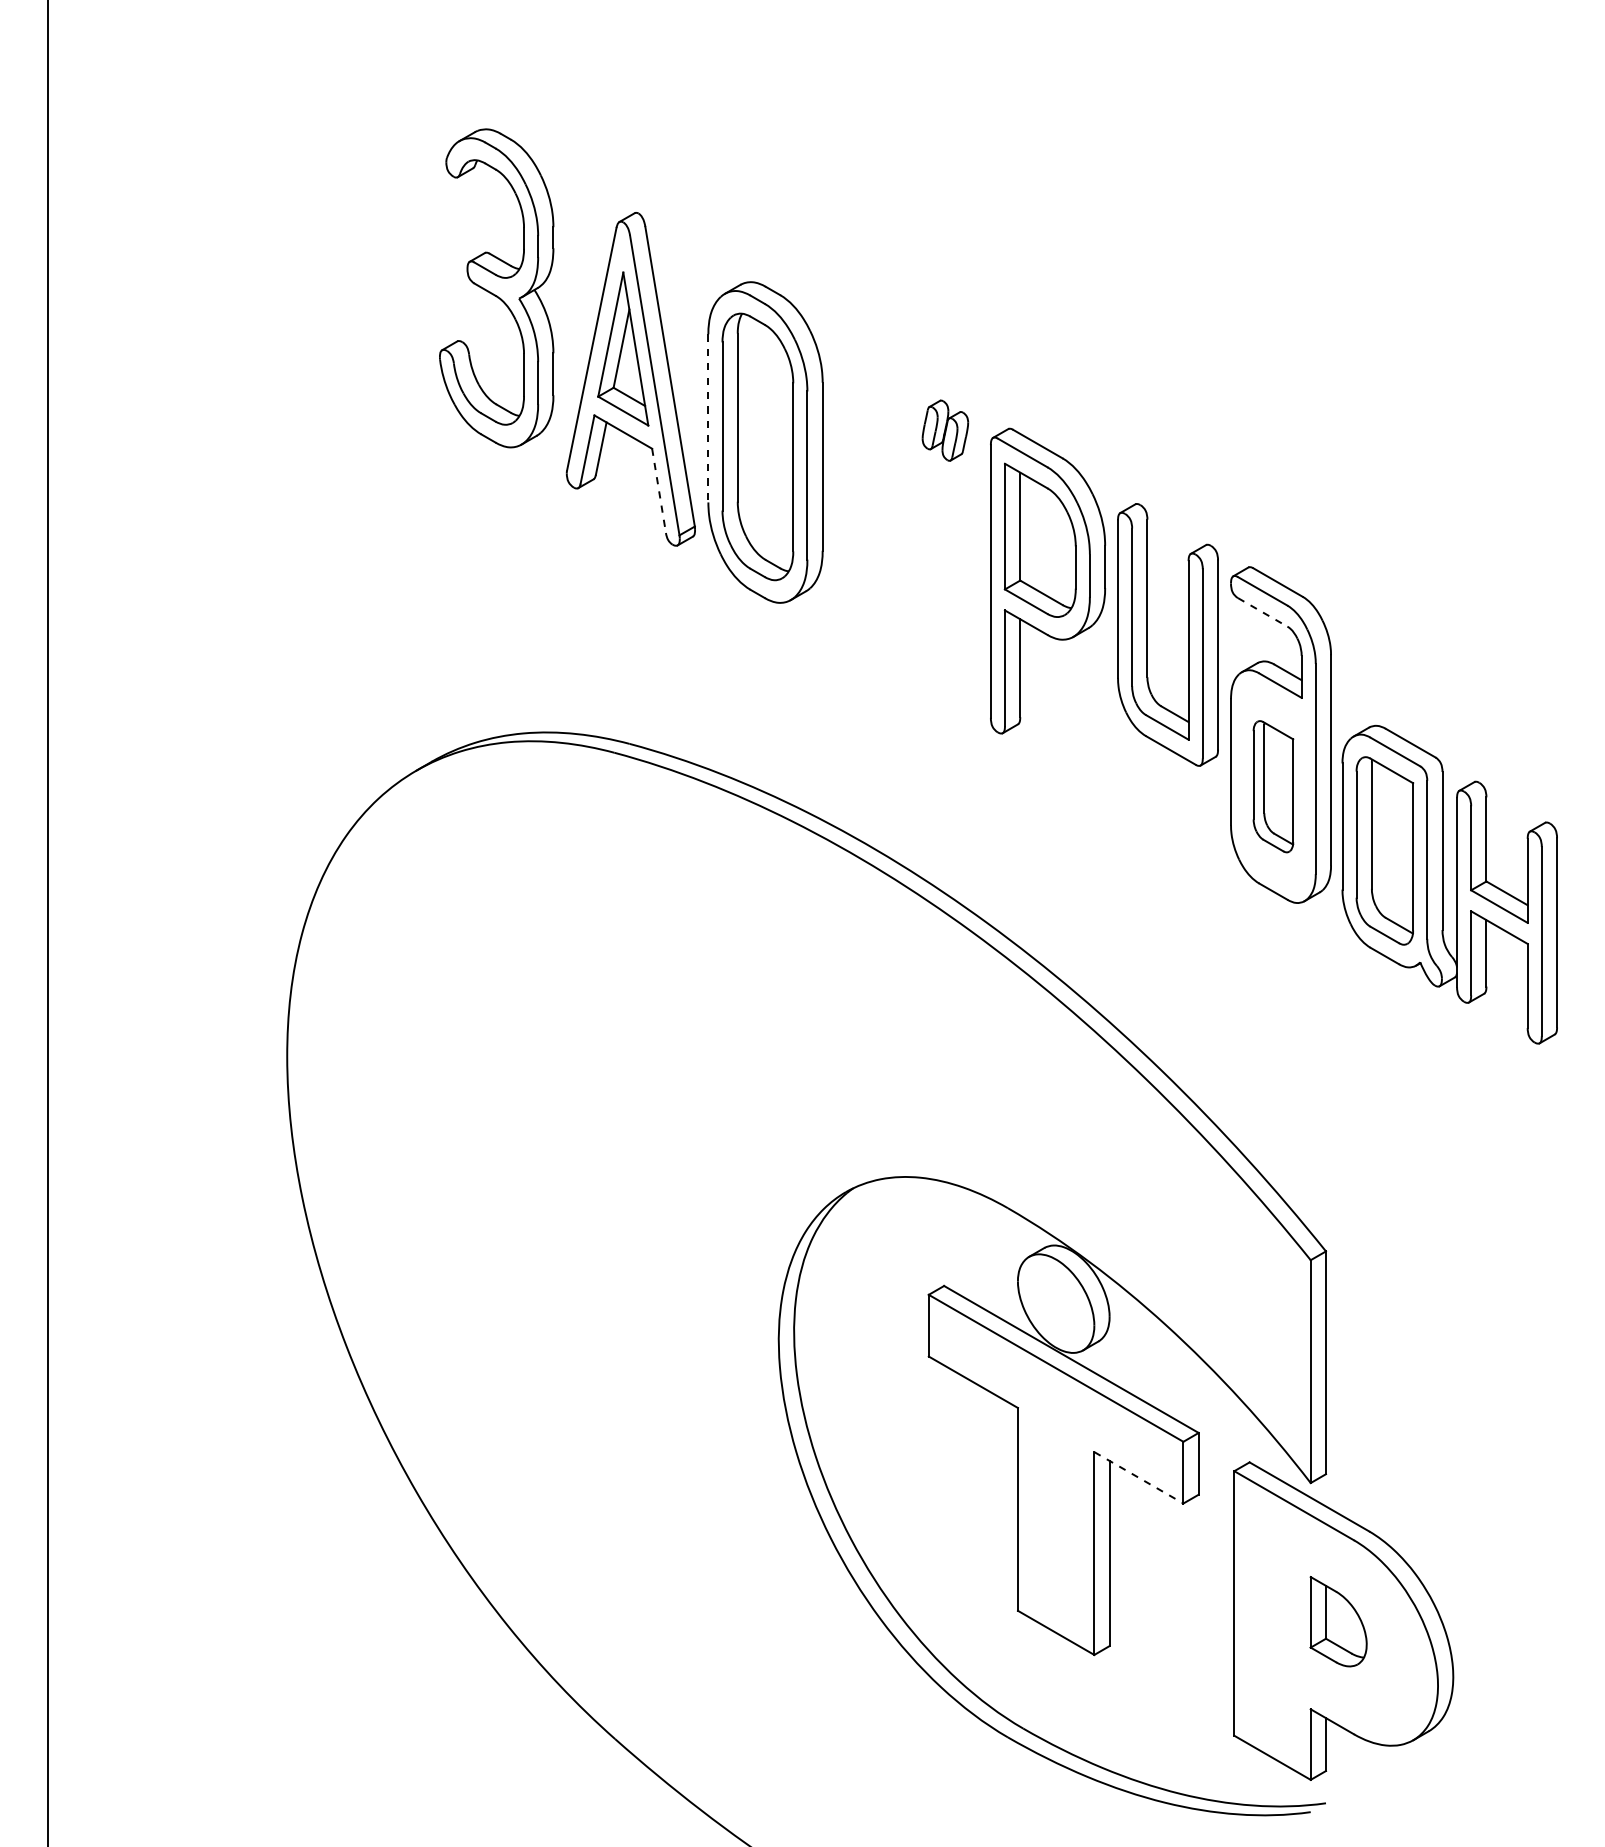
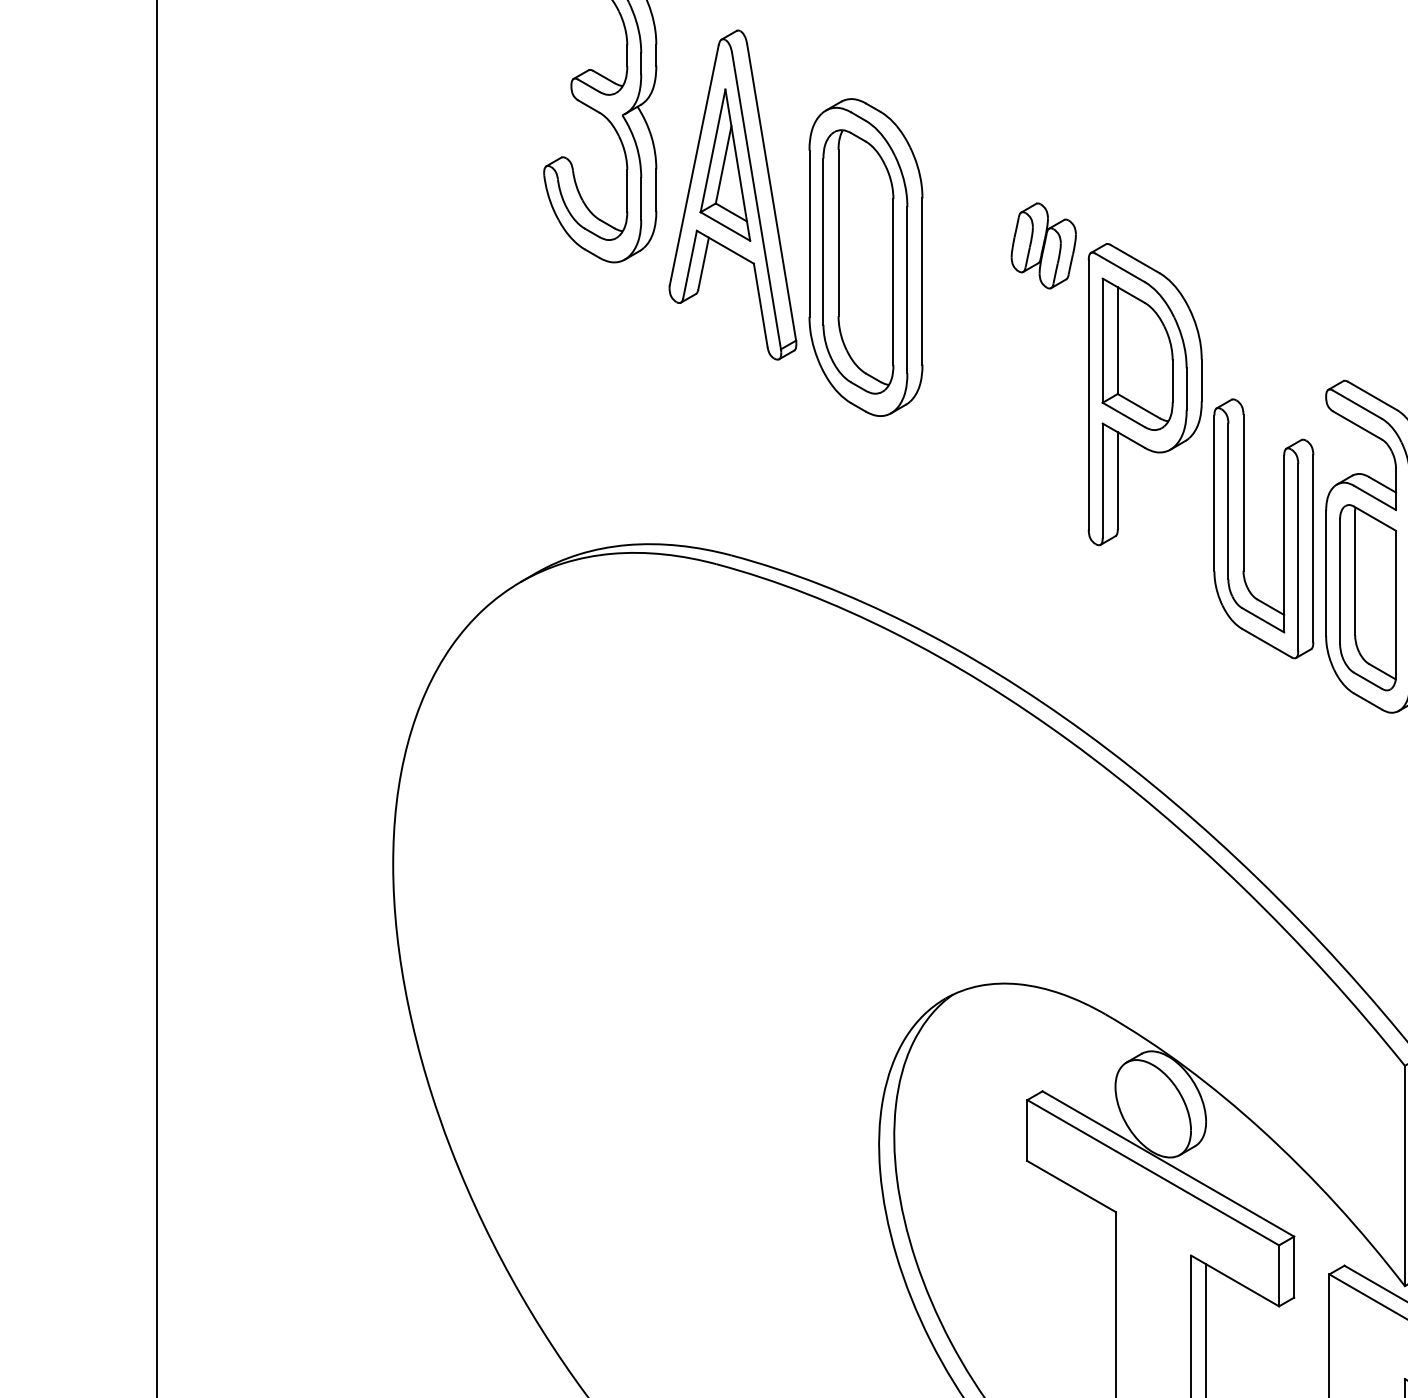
line: (708, 418) -> (809, 233), dashed -> solid
part: (945, 430) -> (1043, 245), size x1.43
line: (659, 490) -> (761, 305), dashed -> solid
line: (1263, 612) -> (1358, 425), dashed -> solid
part: (1147, 634) -> (1243, 528), moved
part: (1273, 786) -> (1368, 597), size x1.43
line: (1139, 1478) -> (1235, 1281), dashed -> solid

